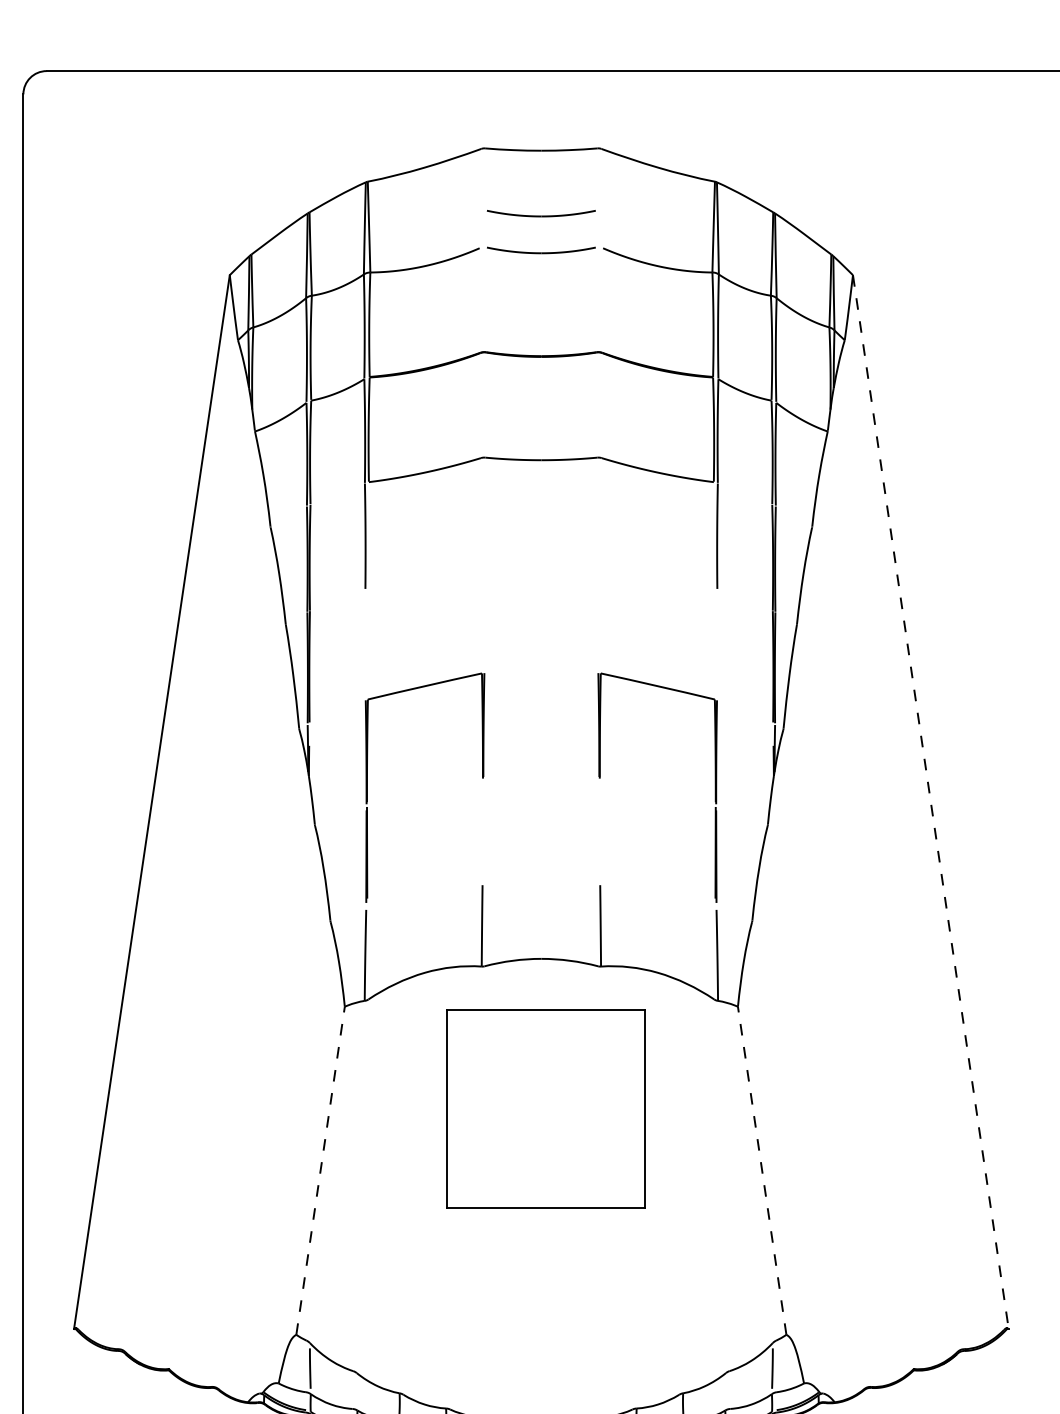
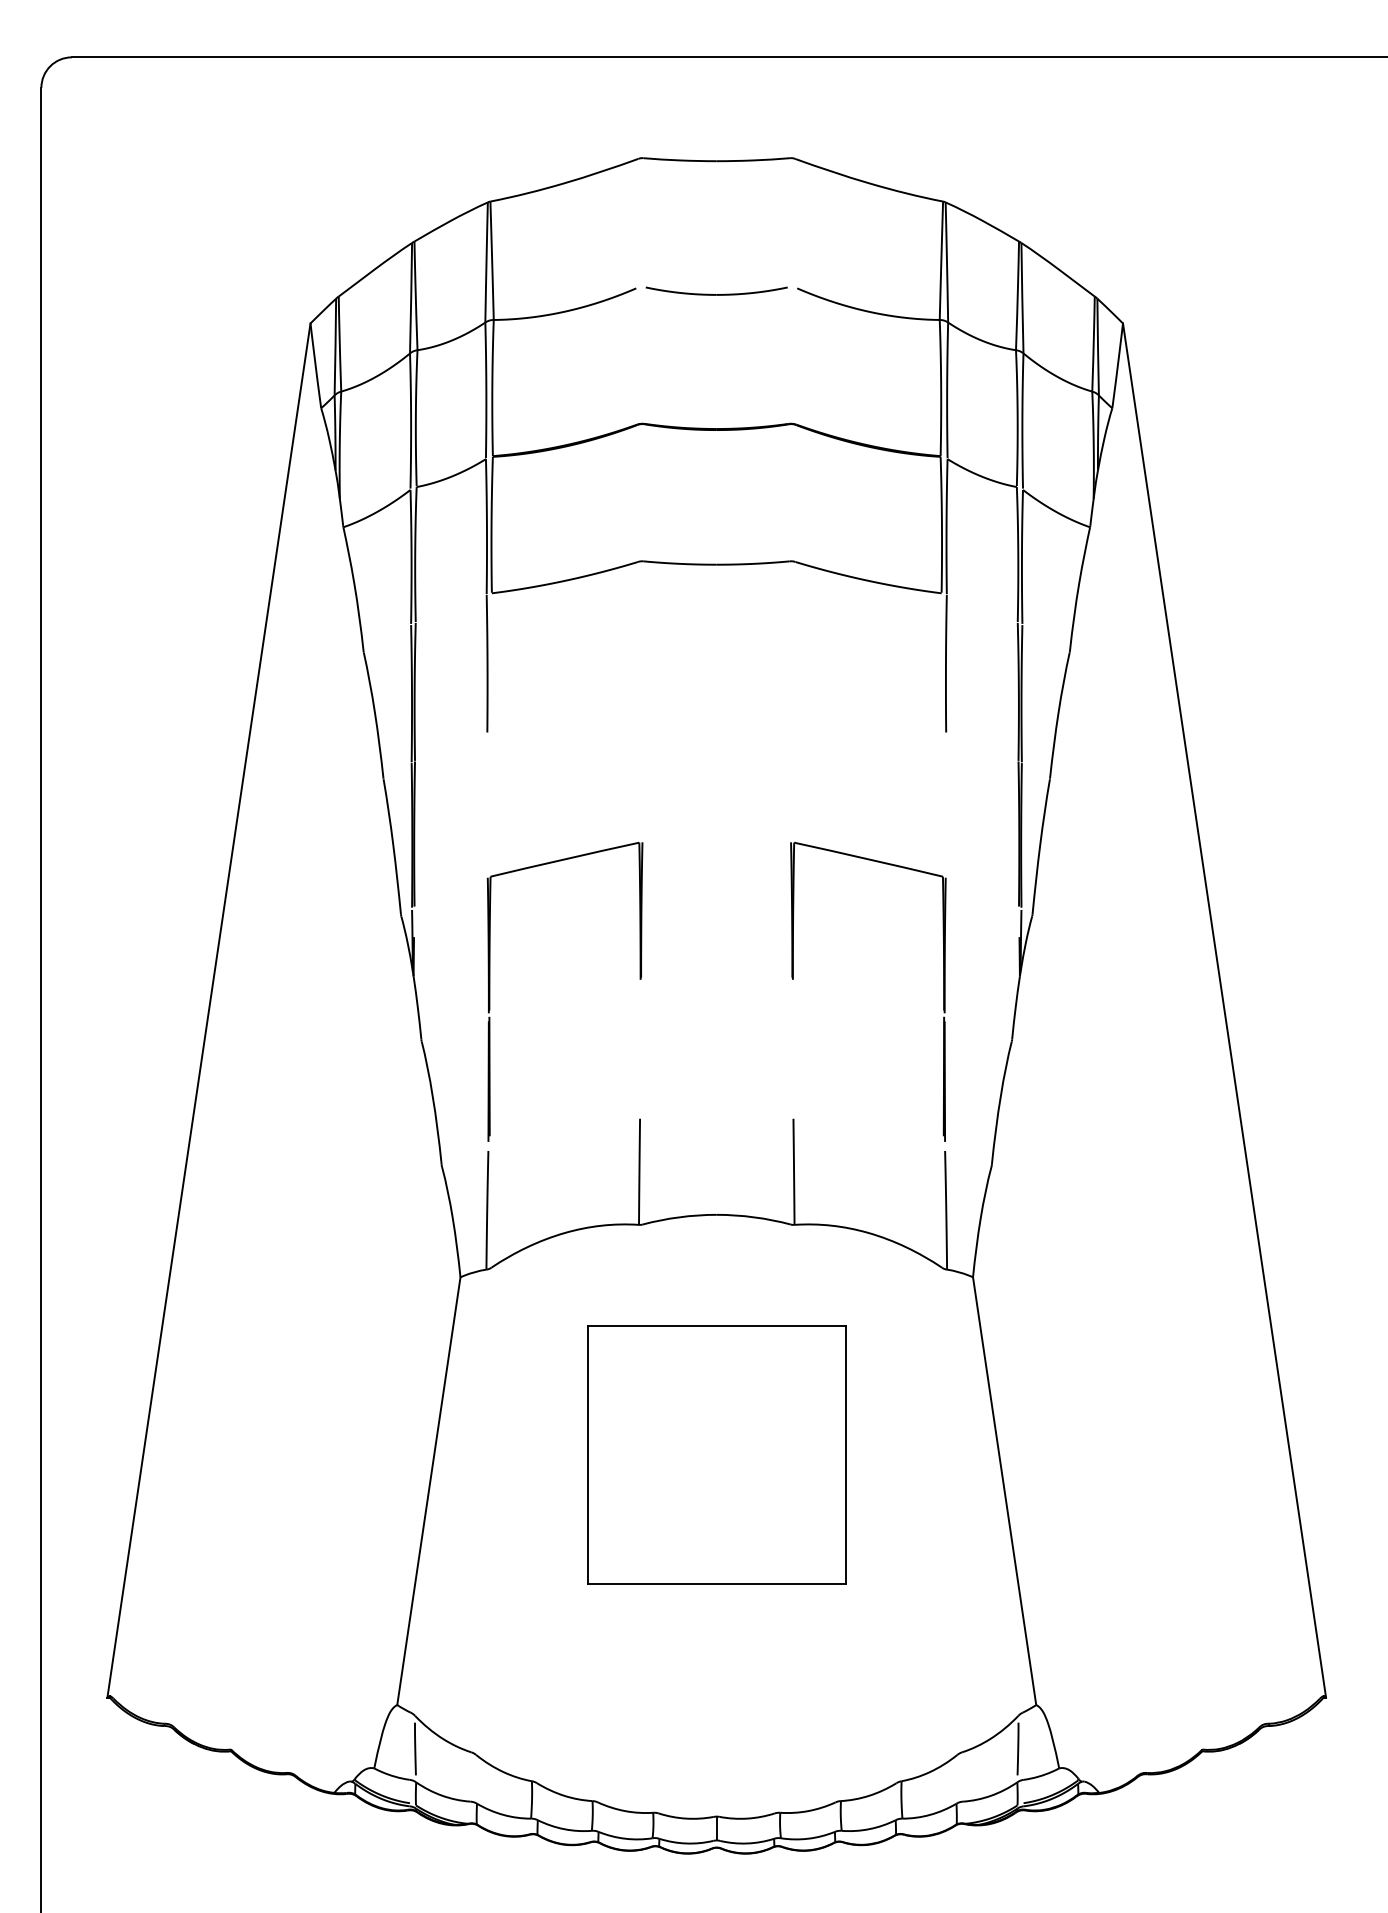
part: (541, 213) -> (716, 242), removed
line: (930, 802) -> (1224, 1010), dashed -> solid
part: (545, 1108) -> (716, 1454), moved
line: (320, 1170) -> (428, 1490), dashed -> solid
line: (762, 1170) -> (1004, 1490), dashed -> solid

